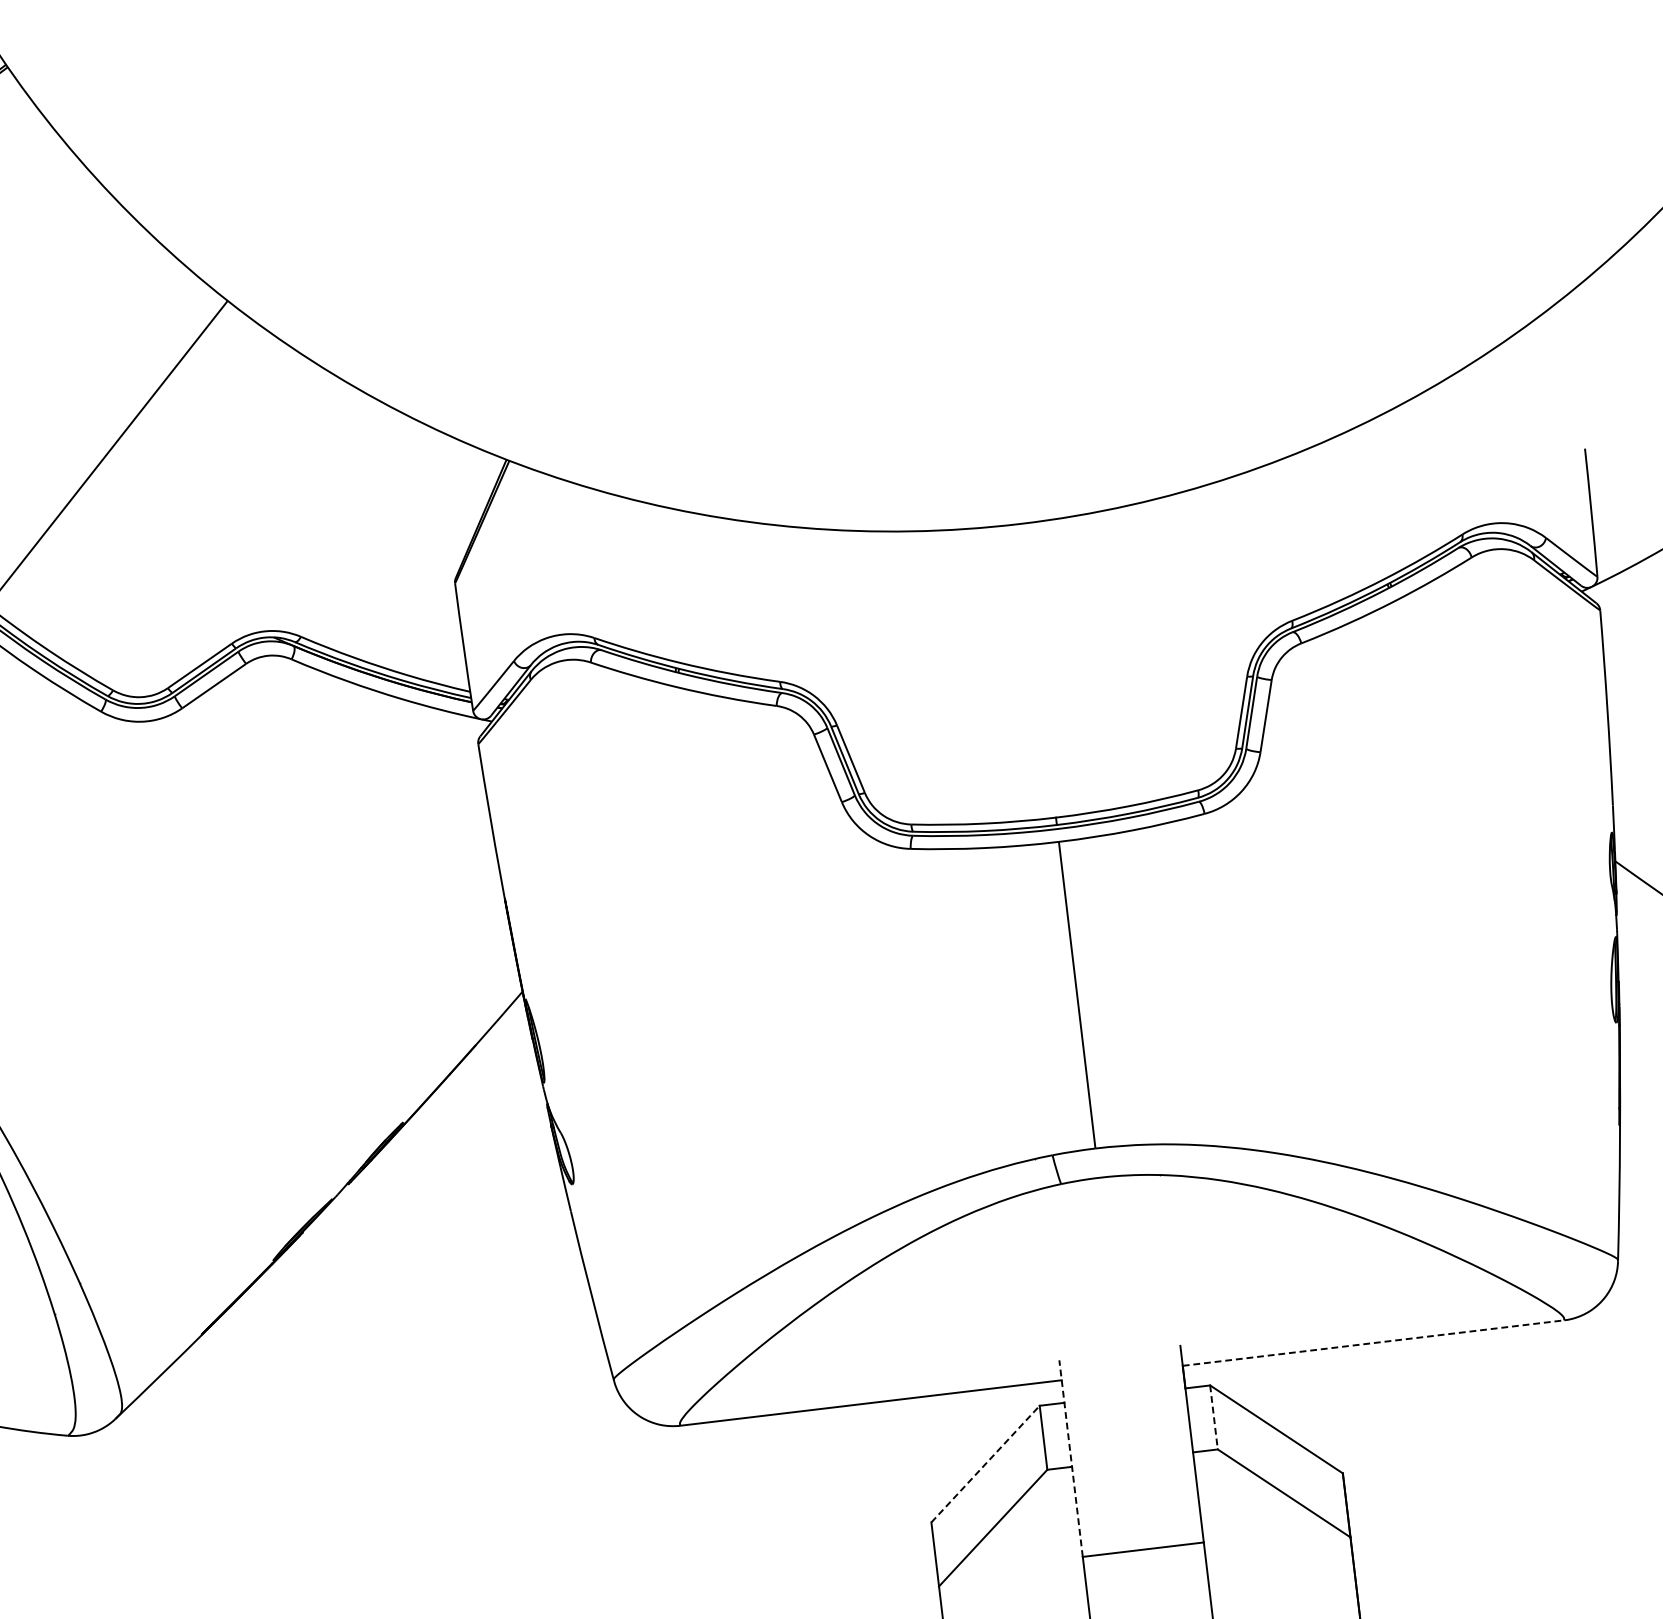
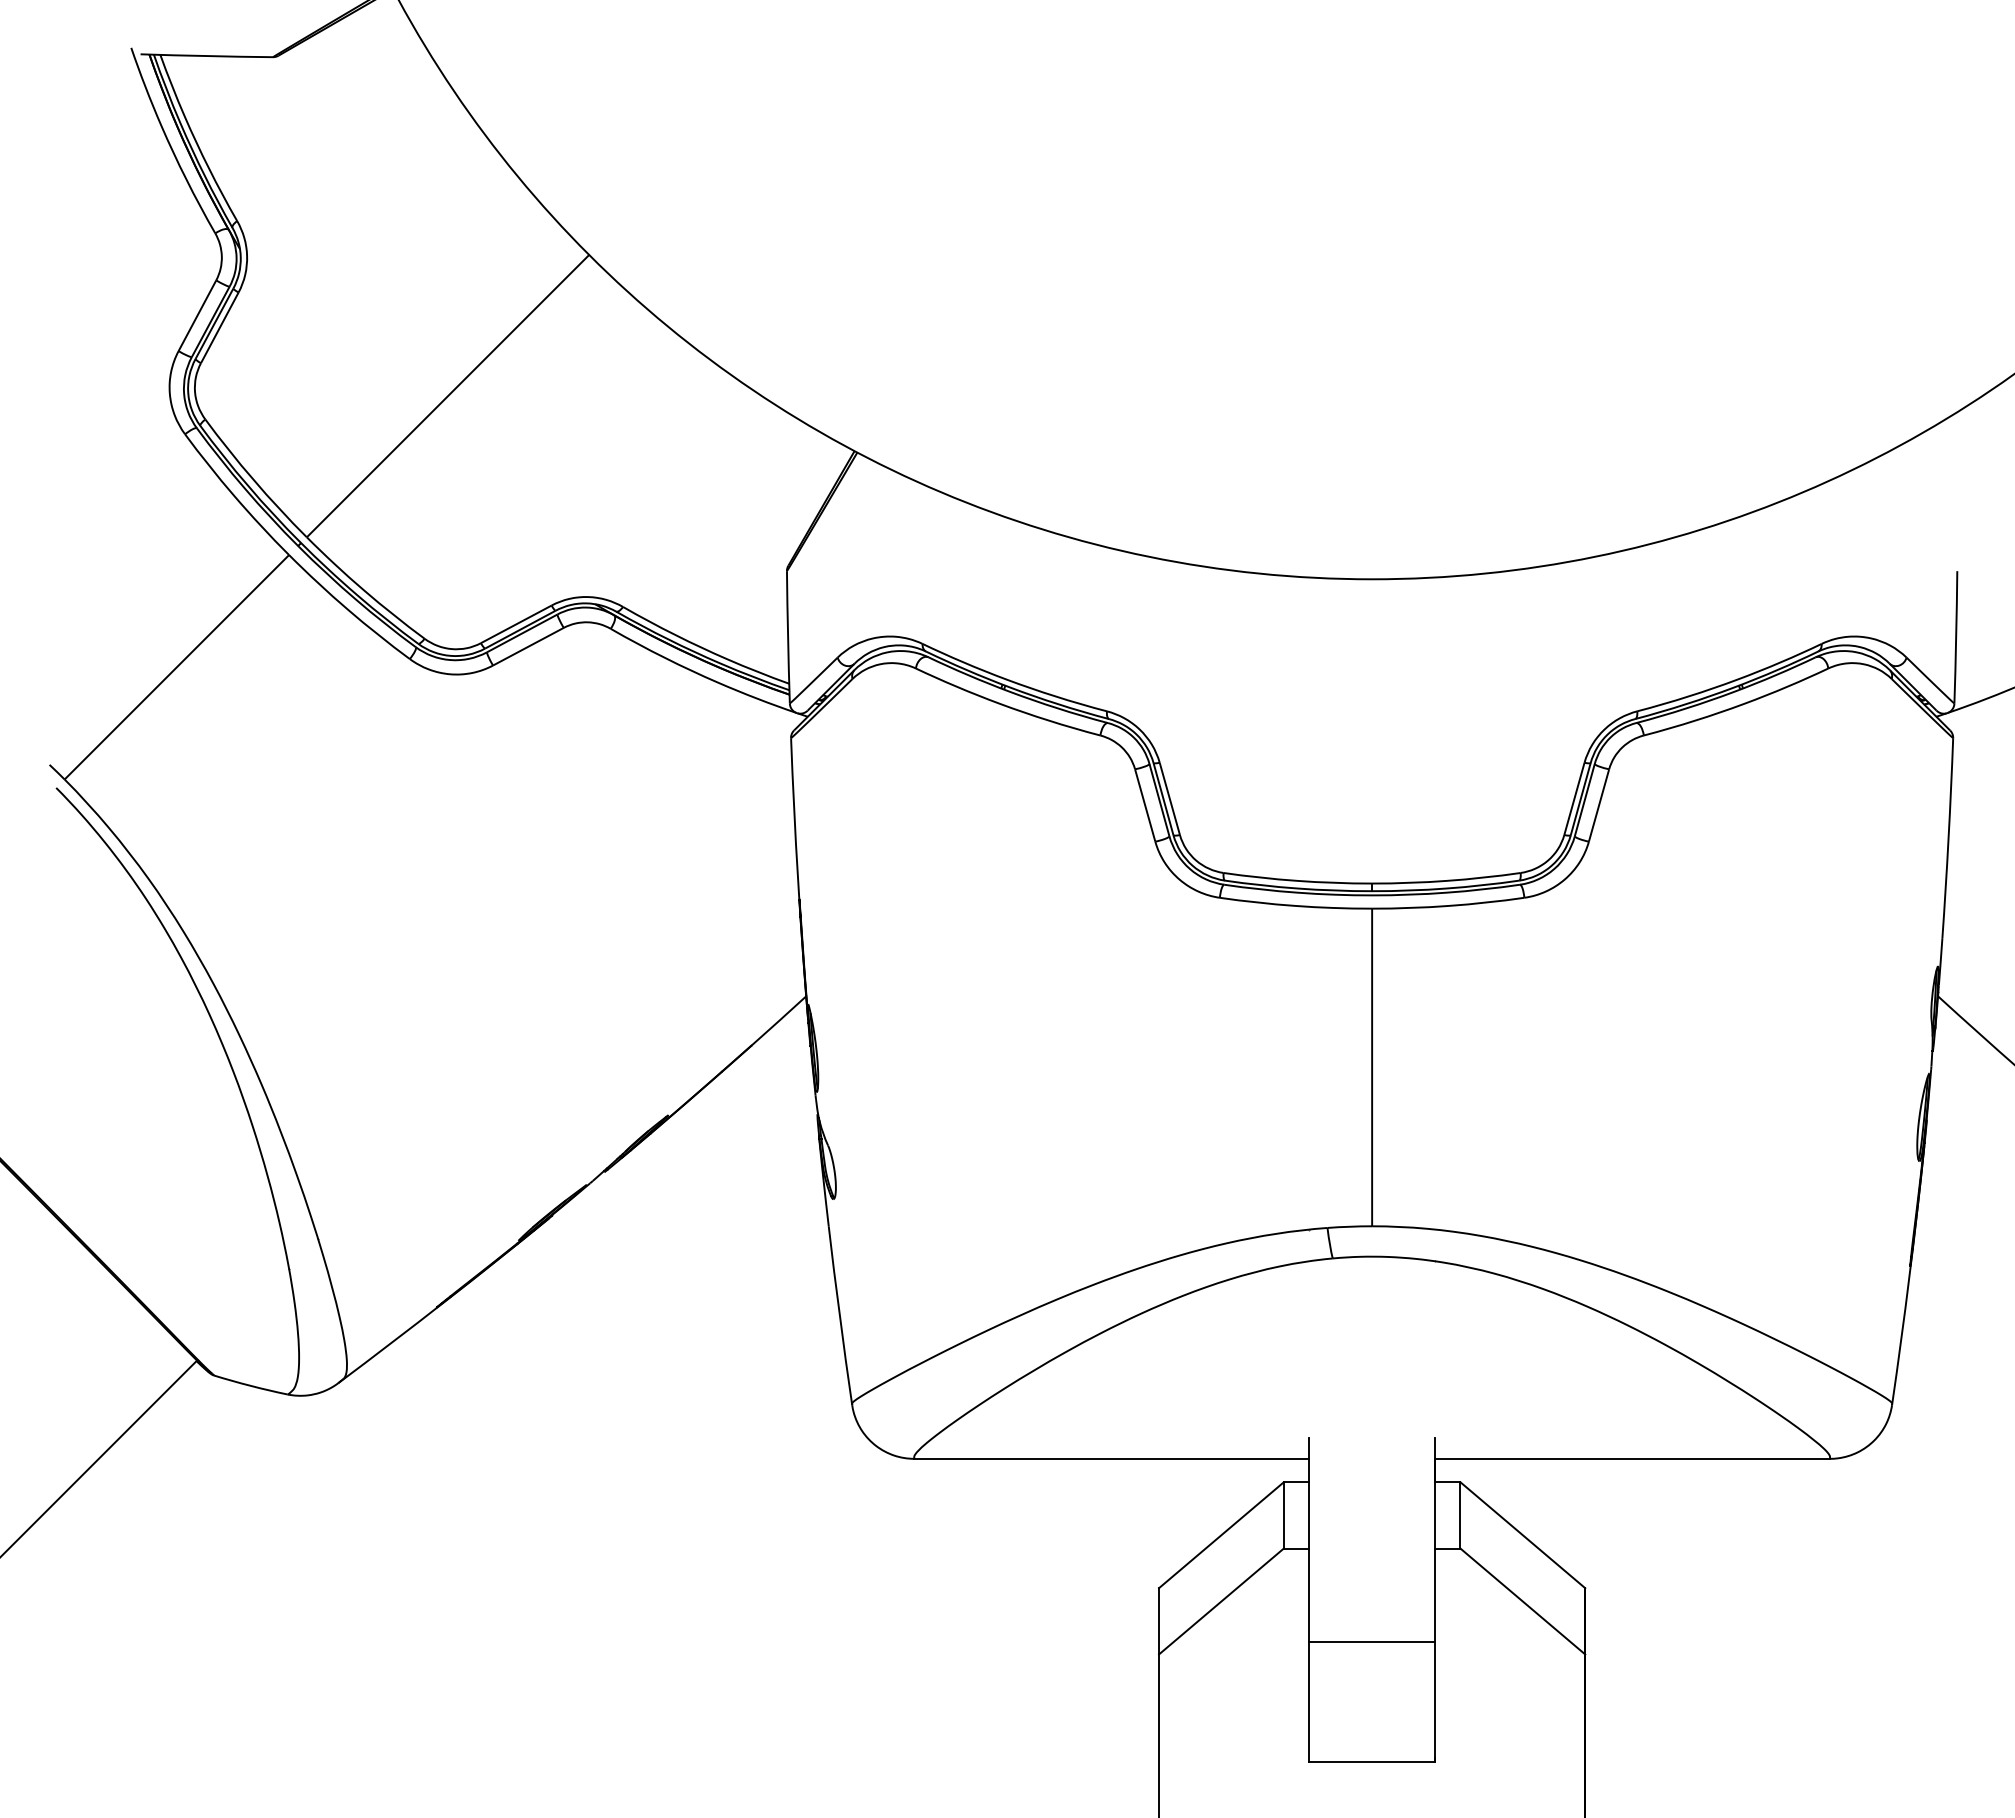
line: (1373, 1342) -> (1632, 1458), dashed -> solid
line: (1214, 1417) -> (1460, 1515), dashed -> solid
line: (1071, 1458) -> (1309, 1539), dashed -> solid
line: (985, 1464) -> (1221, 1535), dashed -> solid

